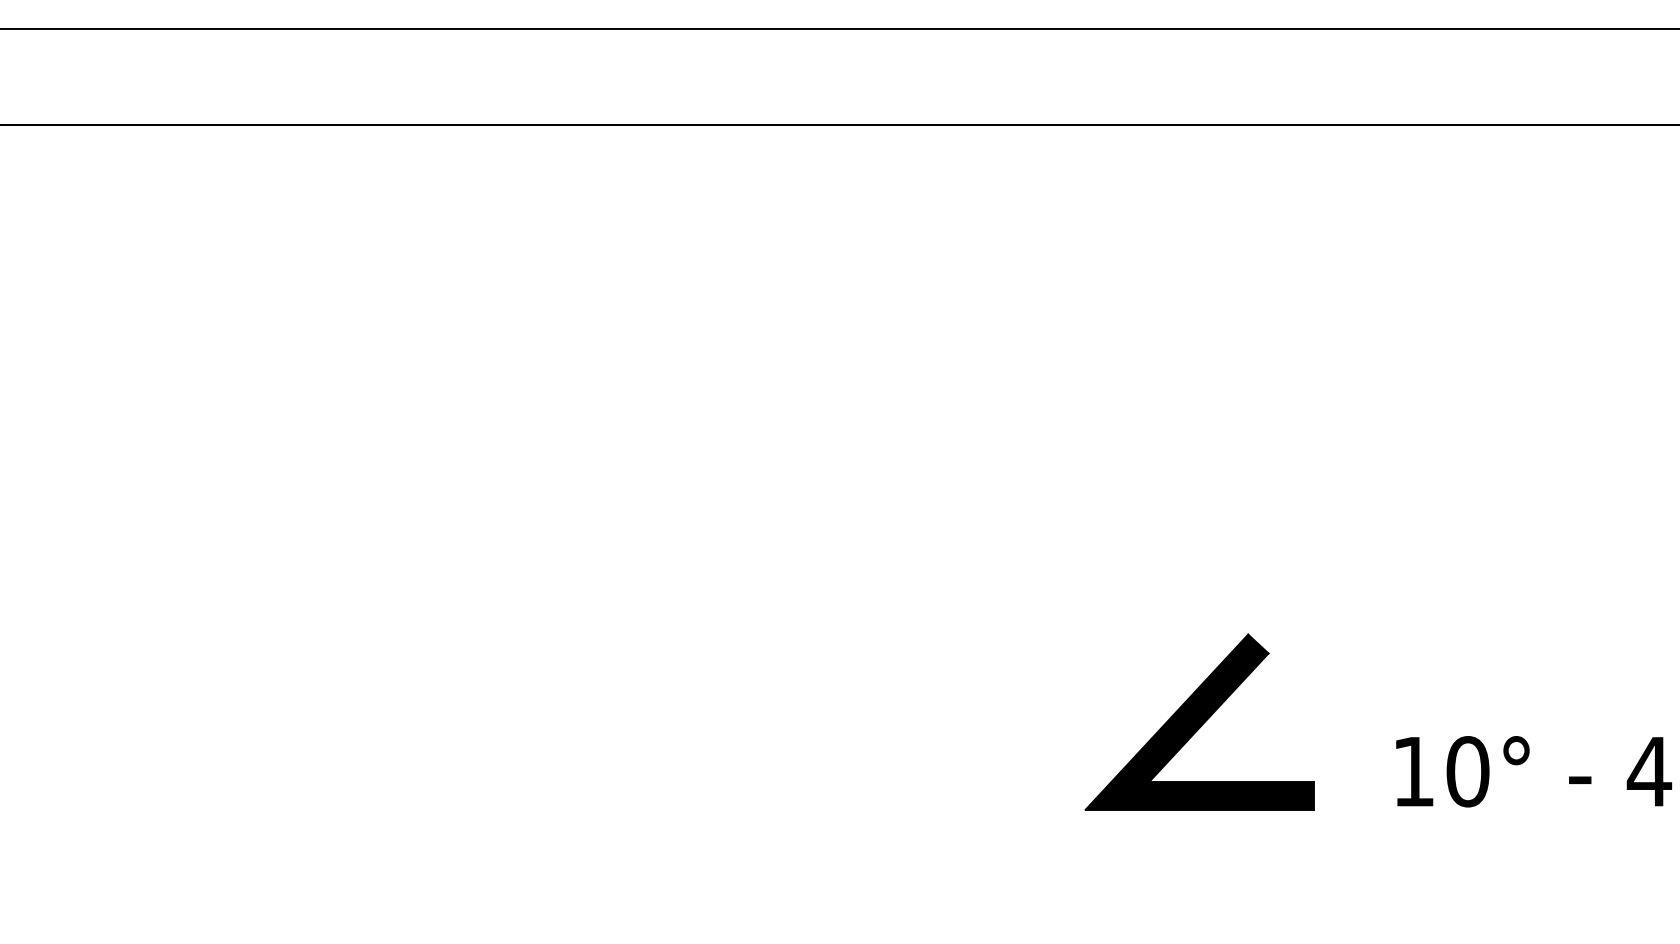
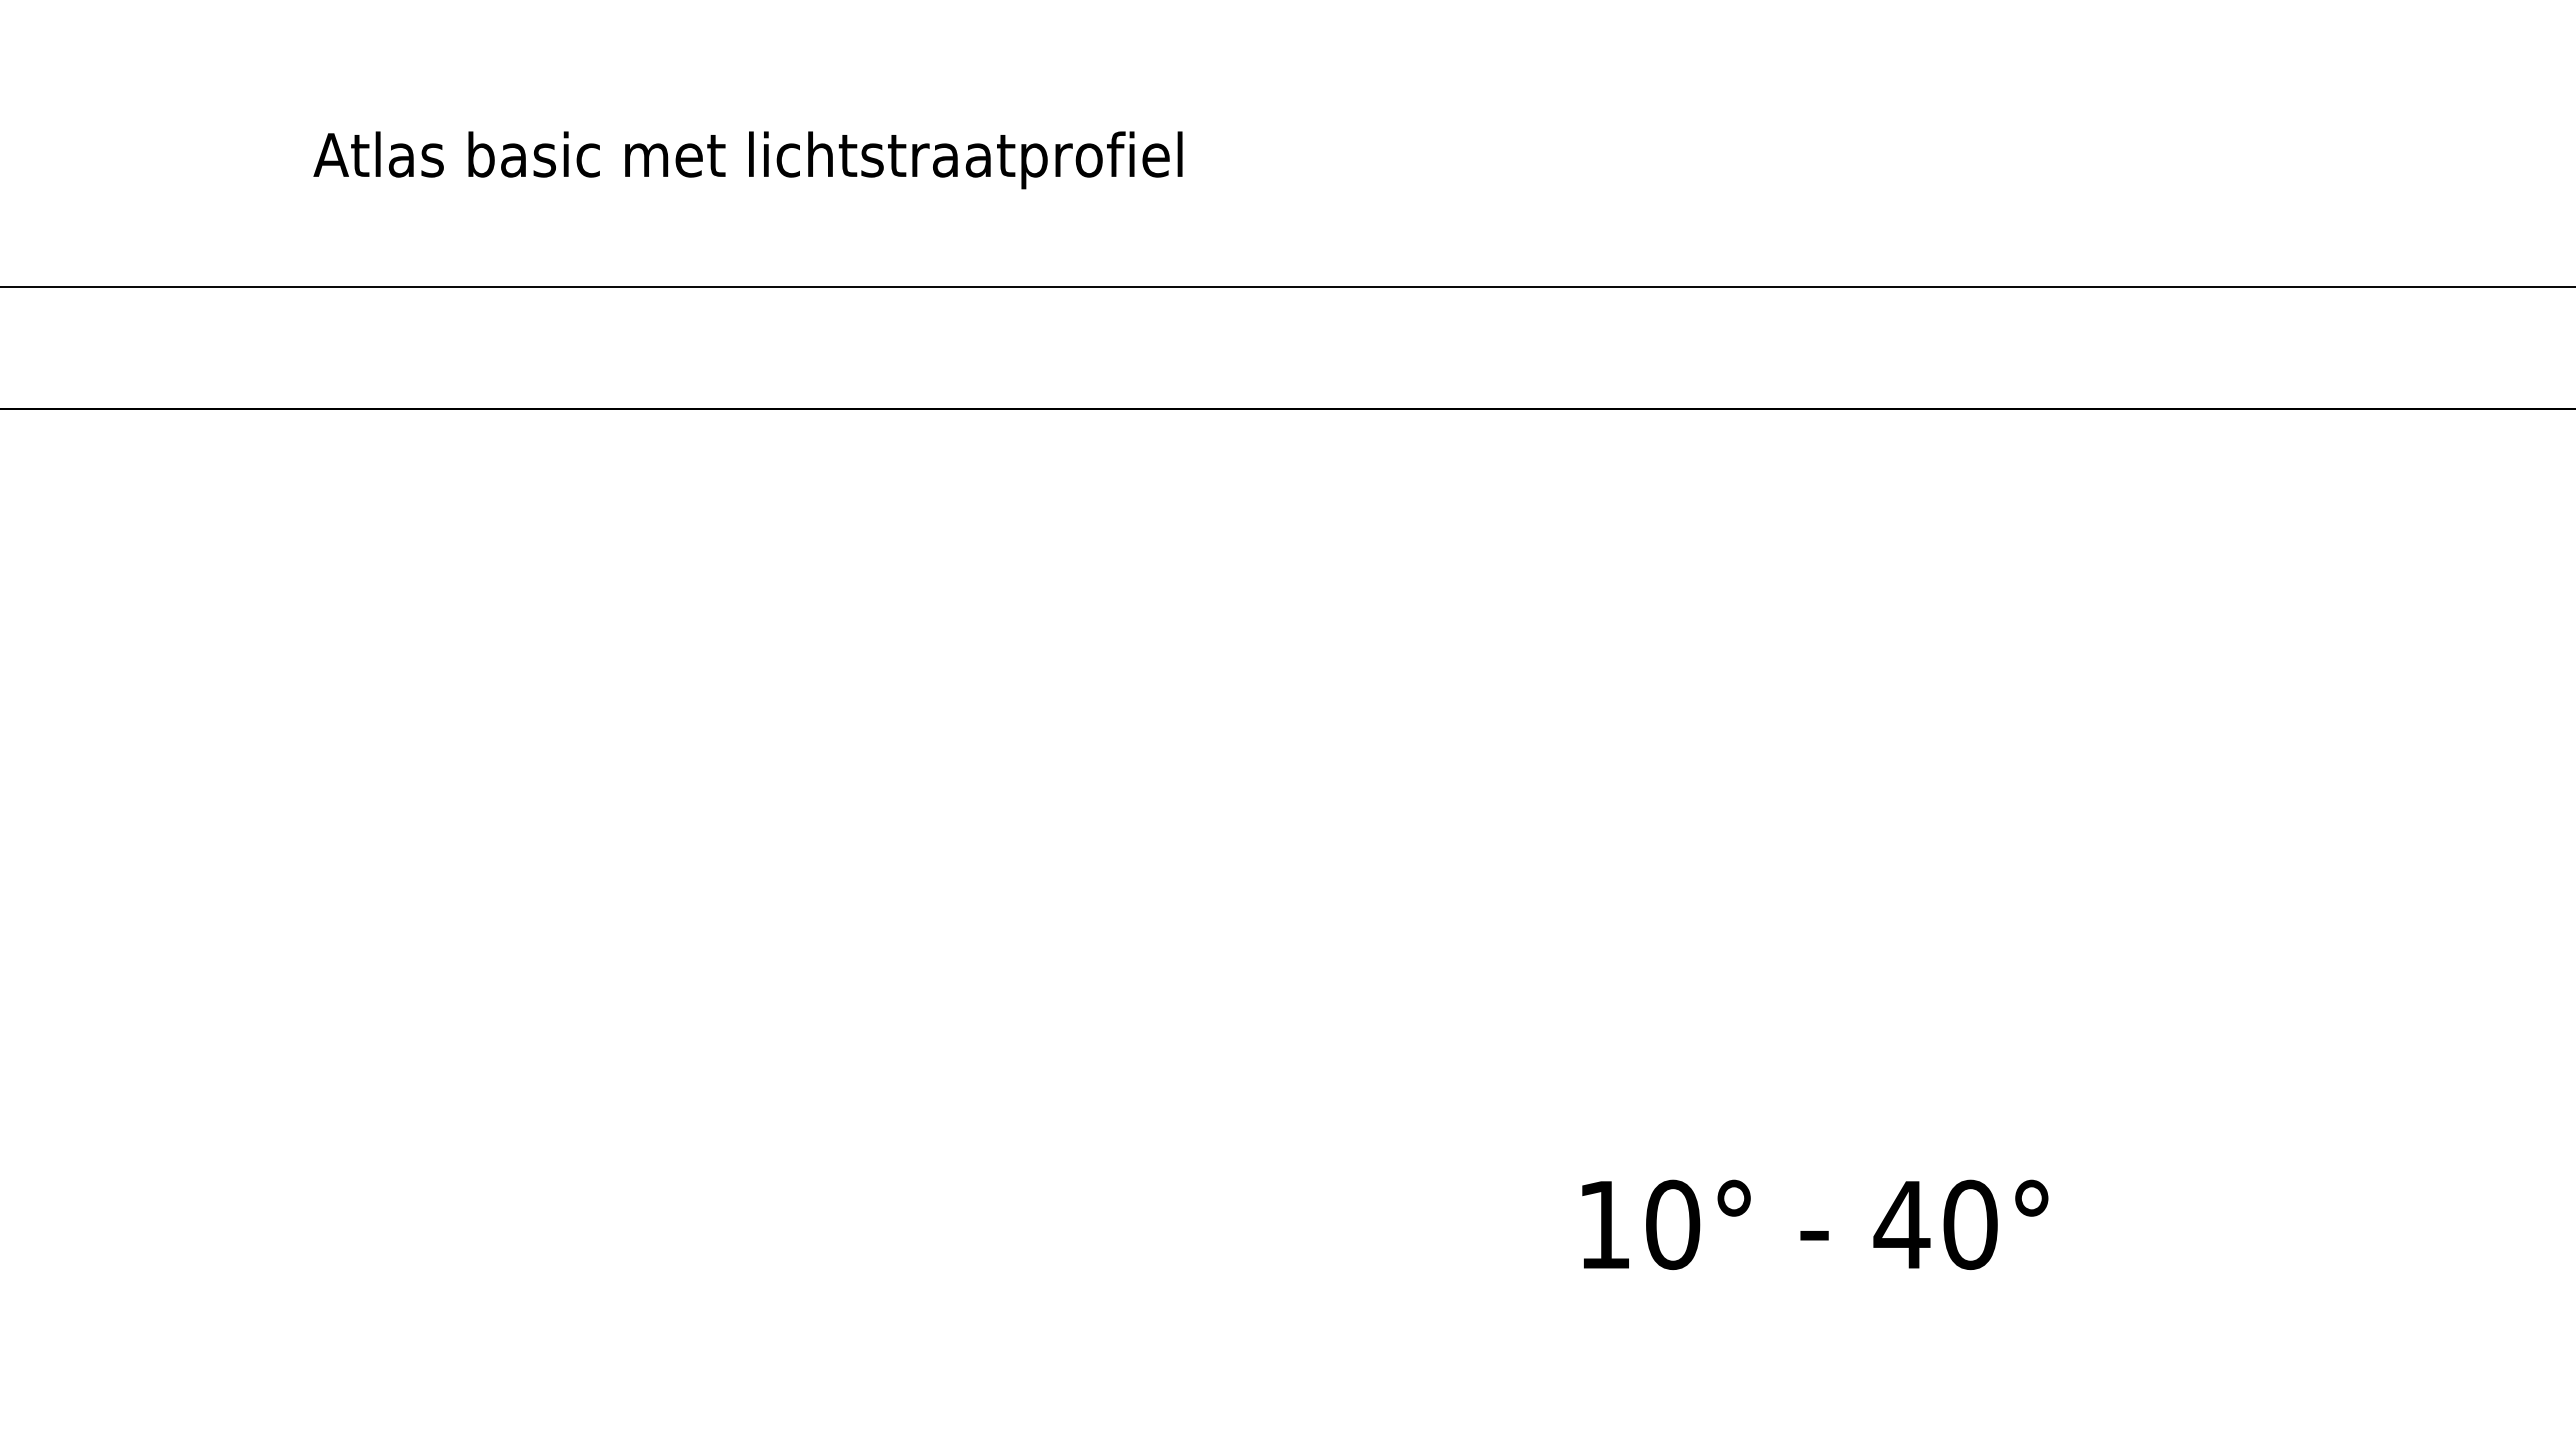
part: (1199, 721) -> (1333, 1161), removed

